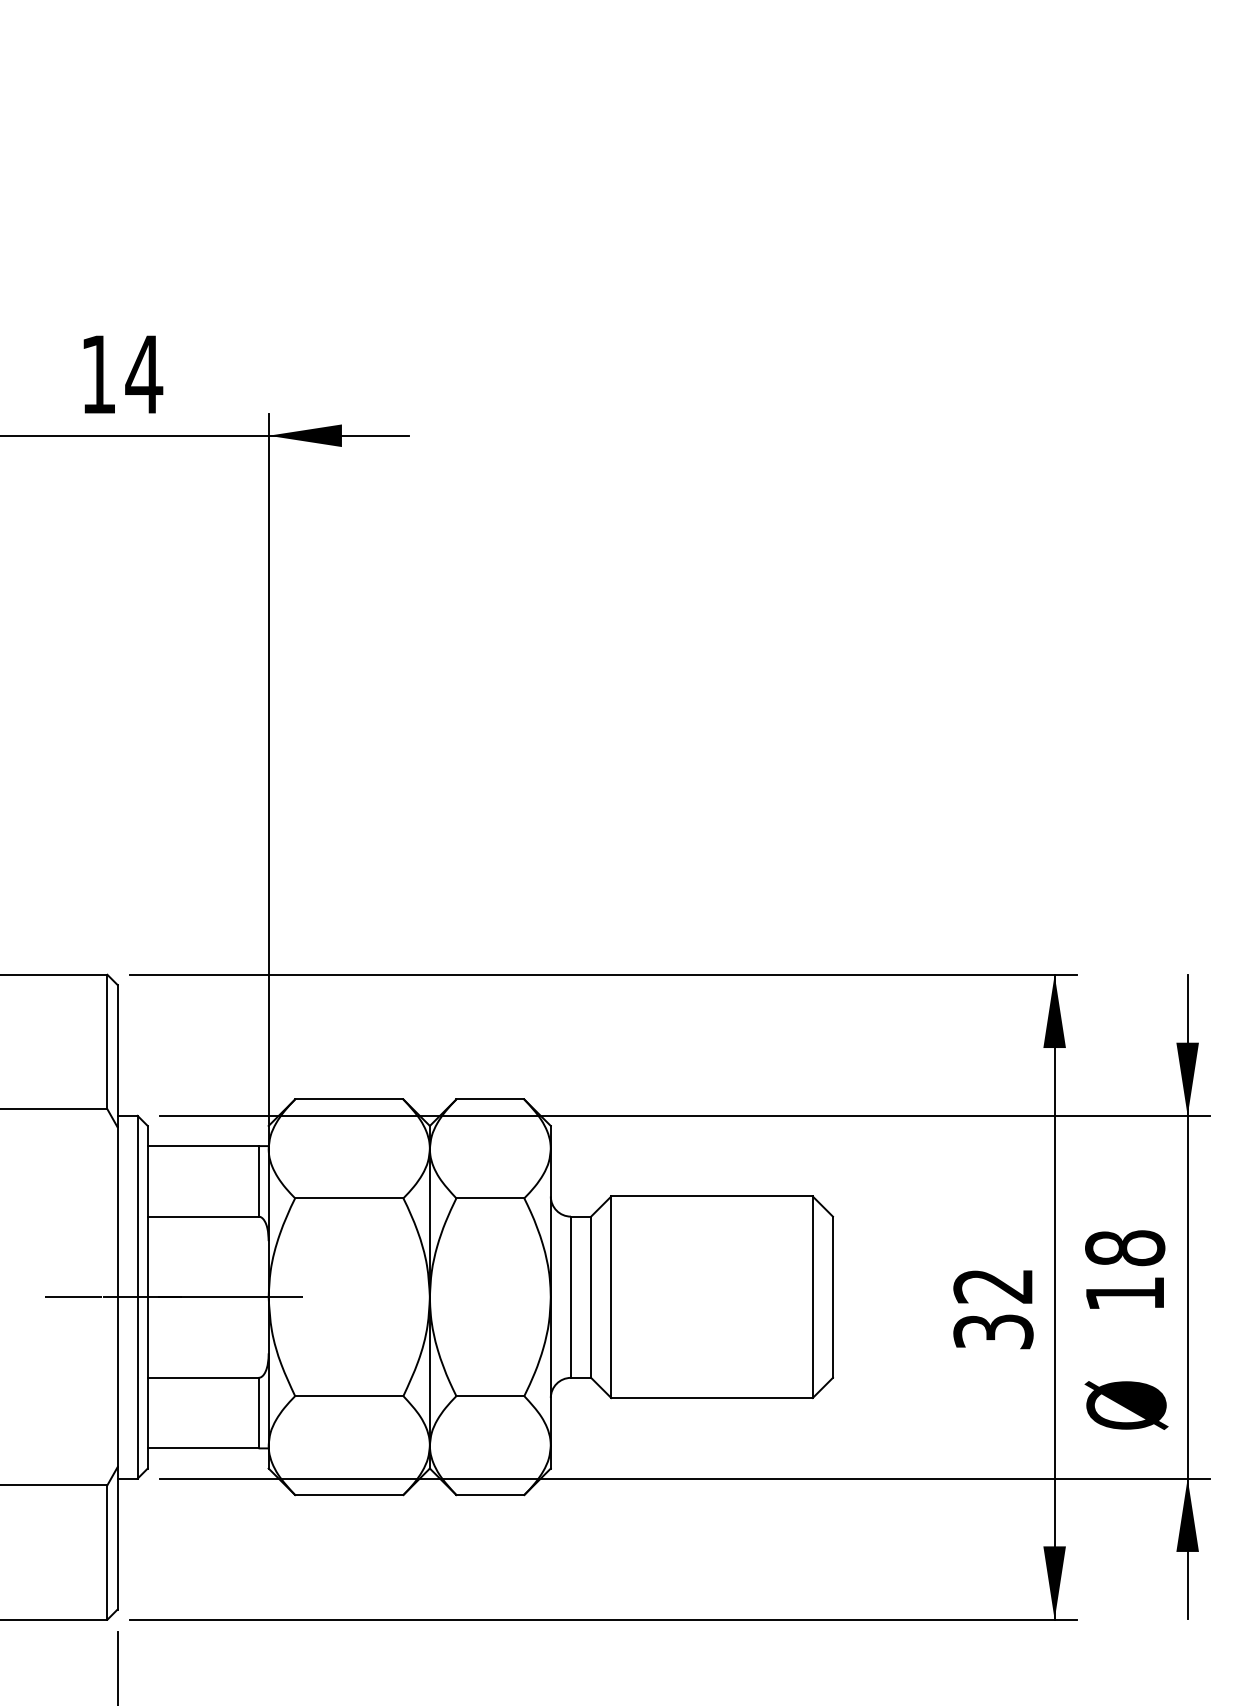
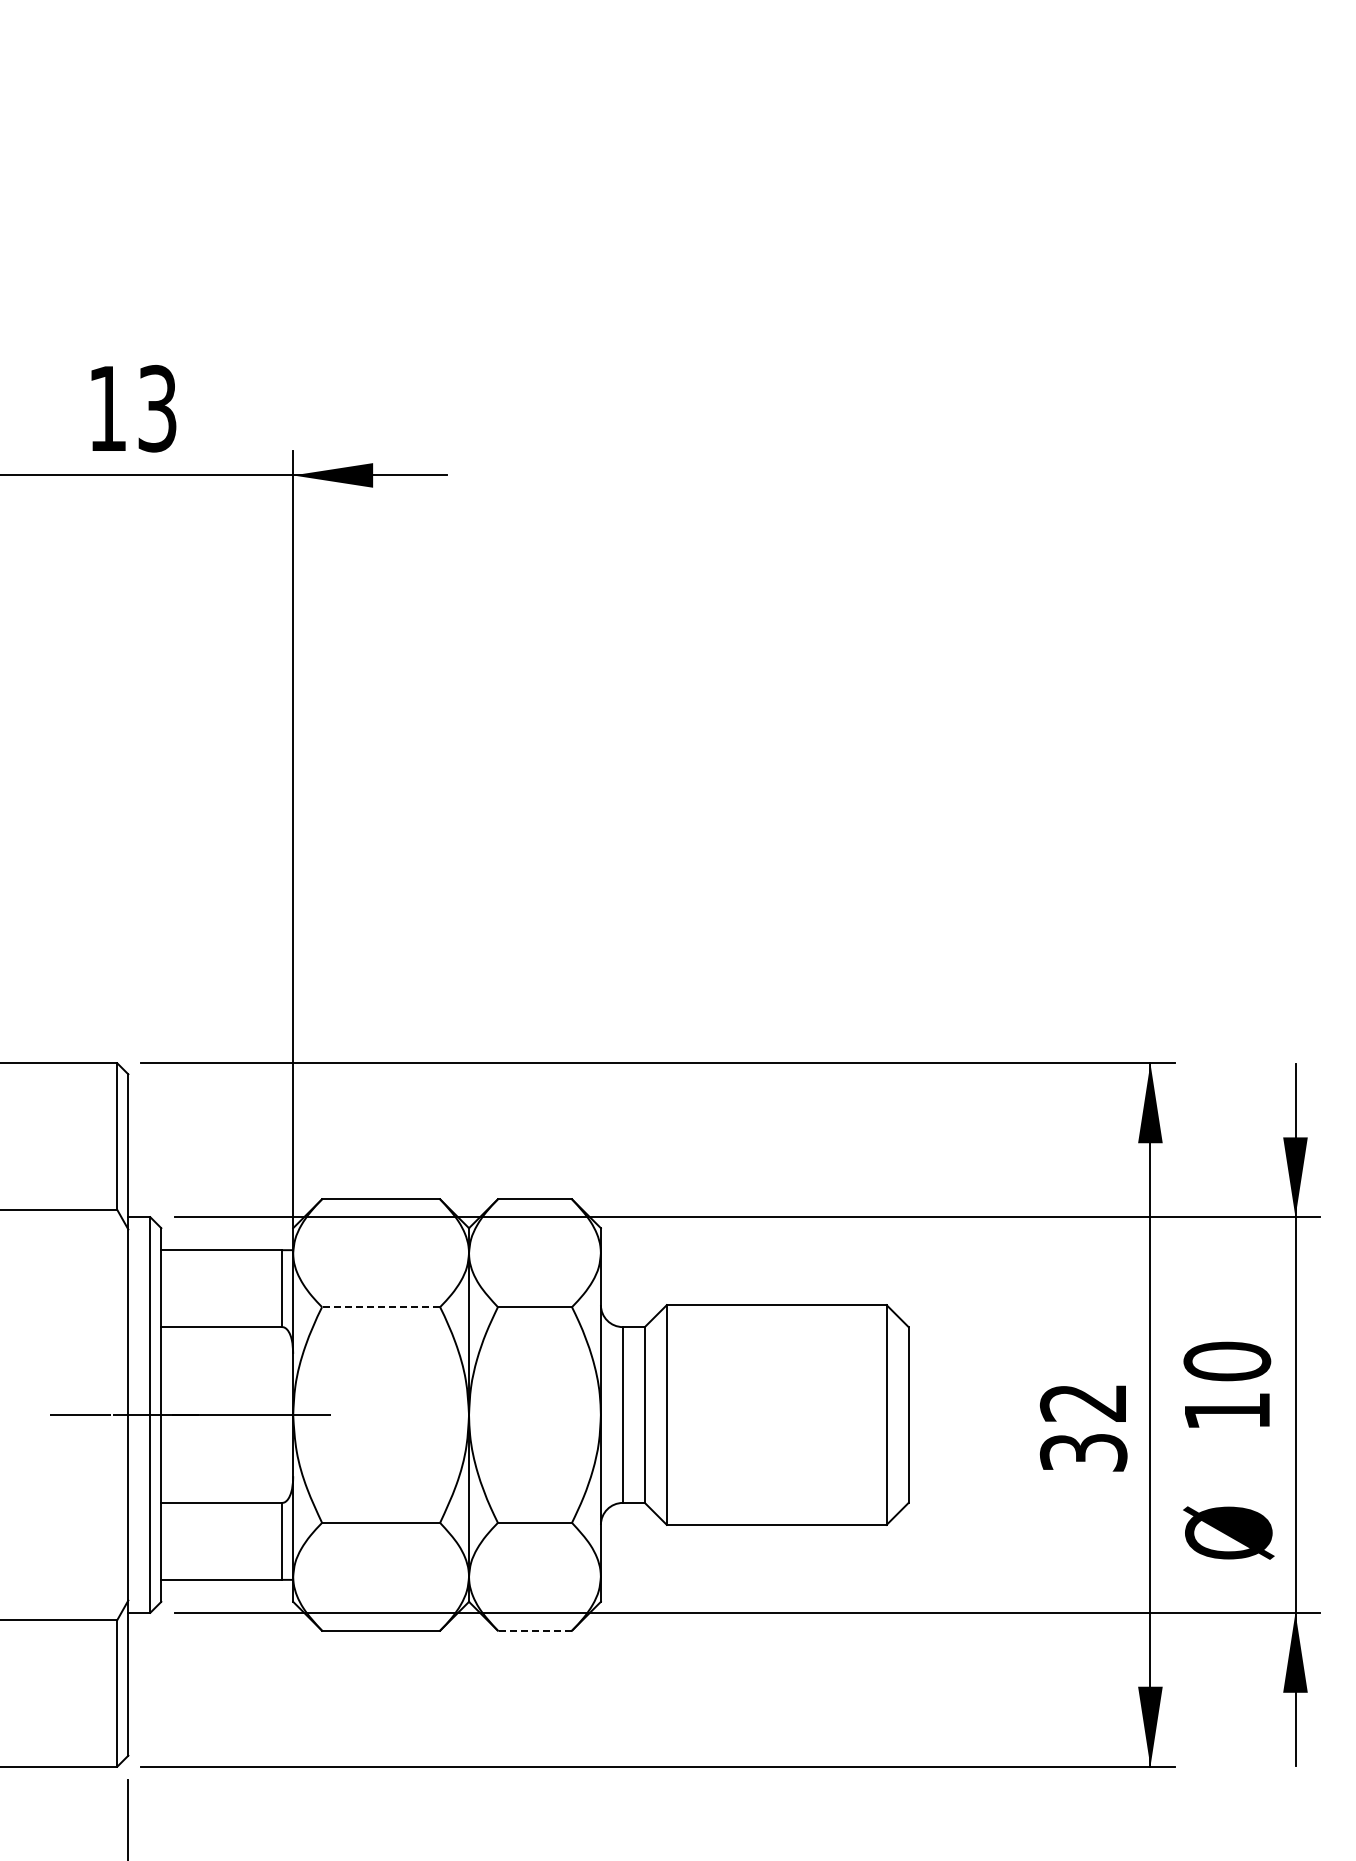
text: (144, 374) -> (157, 408), 14 -> 13
line: (348, 1198) -> (380, 1307), solid -> dashed
text: (1124, 1248) -> (1226, 1361), 18 -> 10
line: (489, 1494) -> (534, 1630), solid -> dashed

